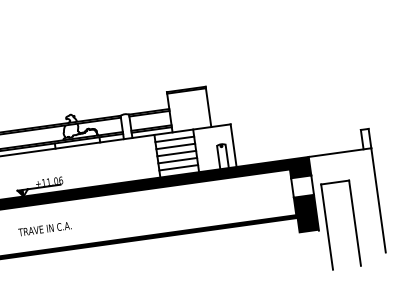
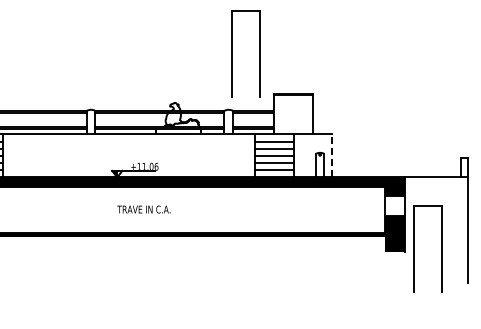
part: (120, 57) -> (232, 53), added
line: (233, 145) -> (332, 155), solid -> dashed
text: (44, 229) -> (143, 209), moved

